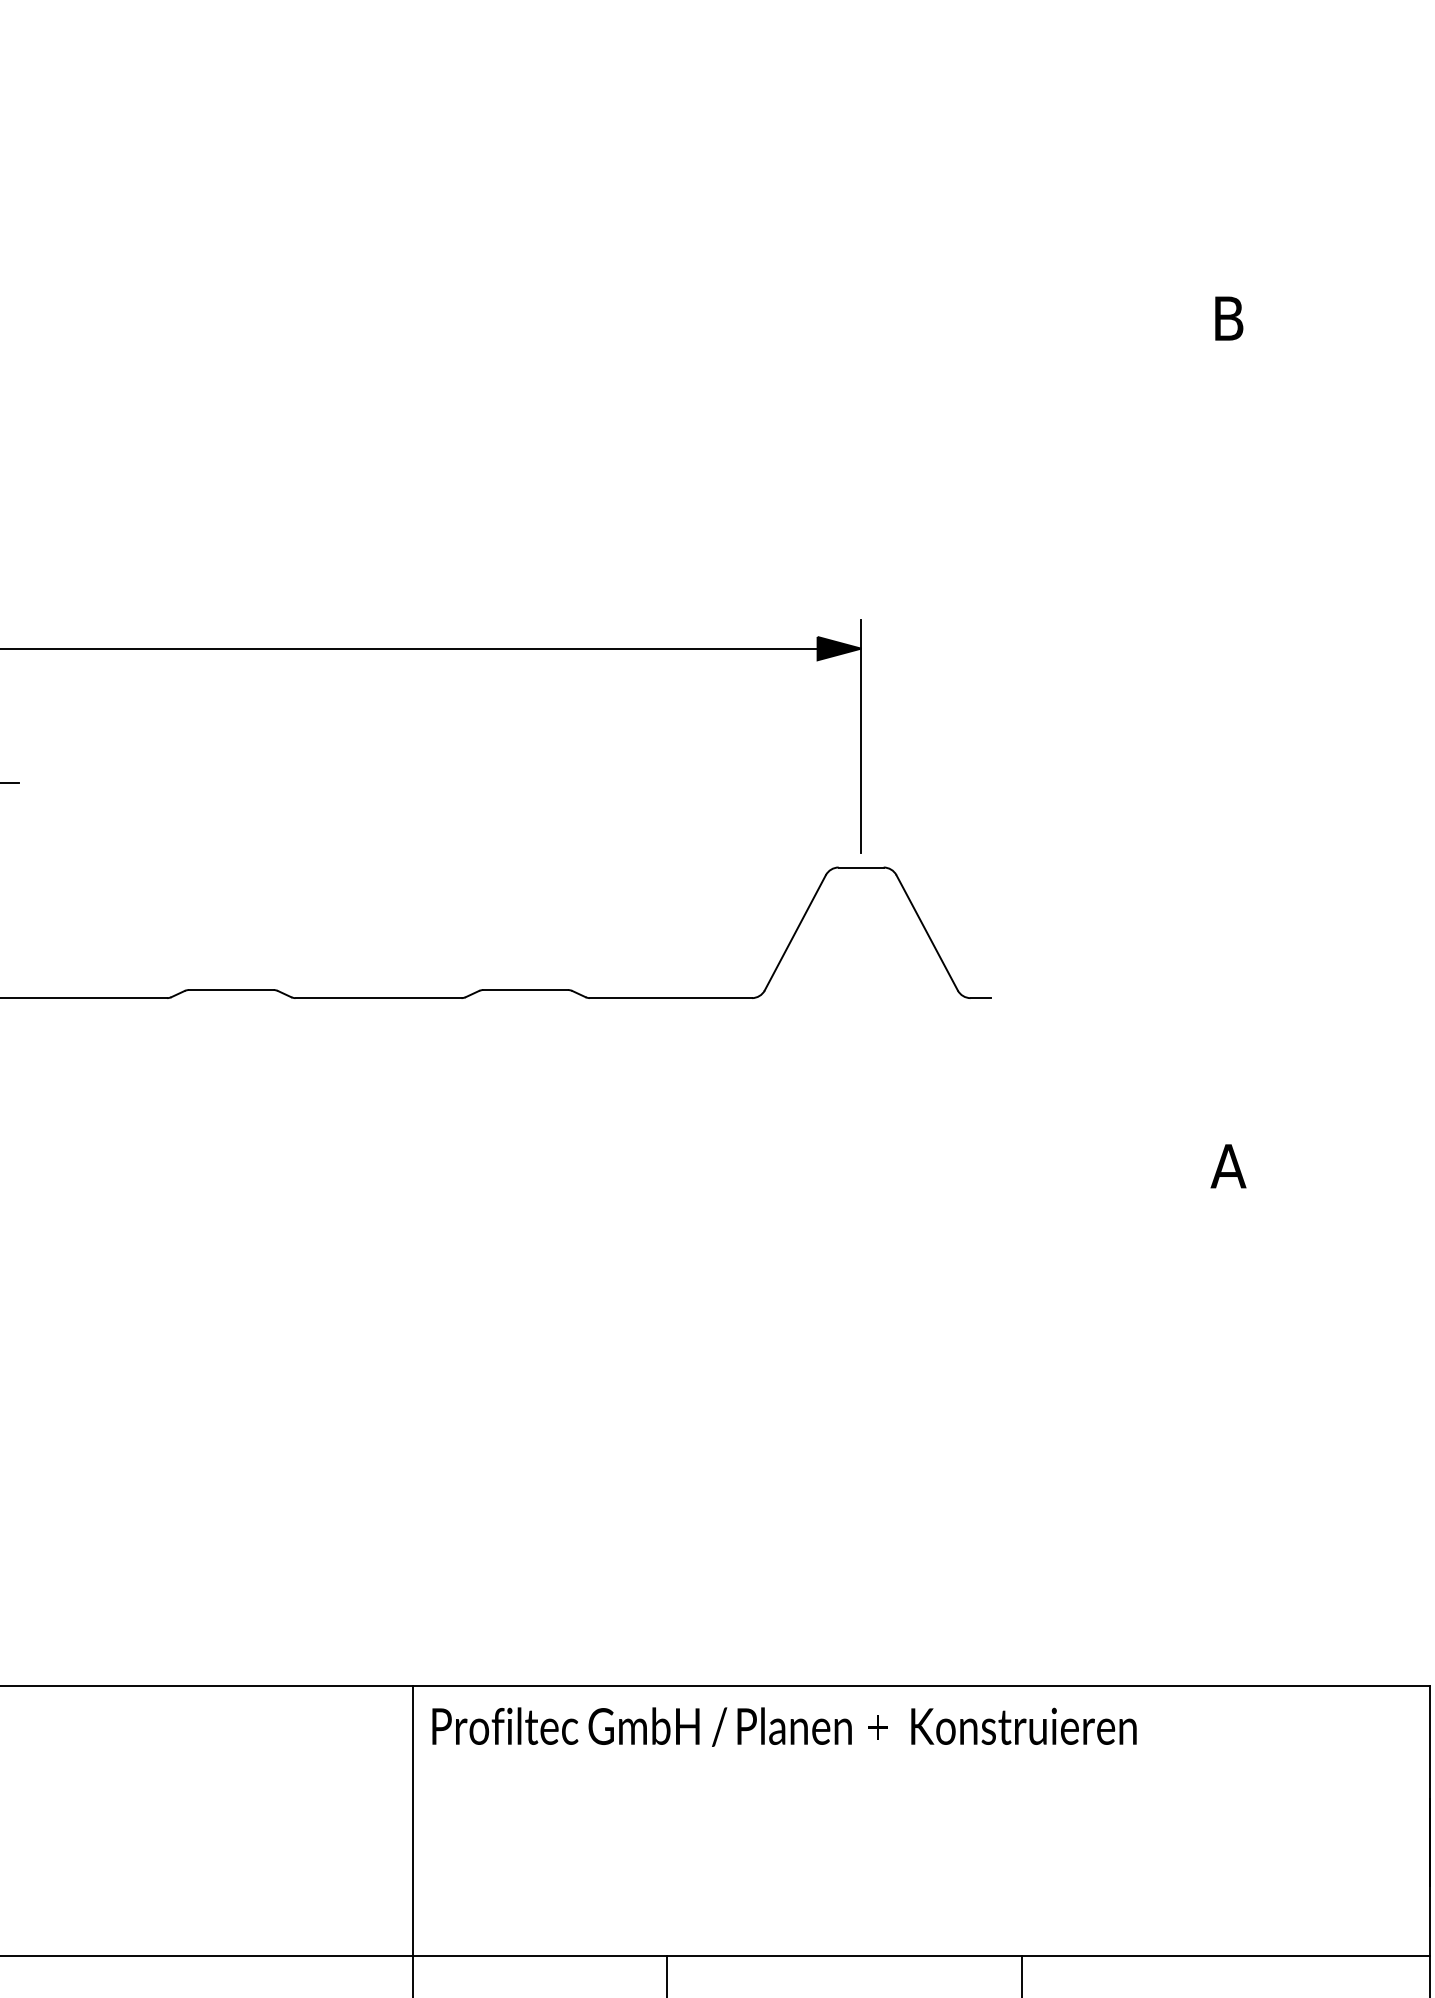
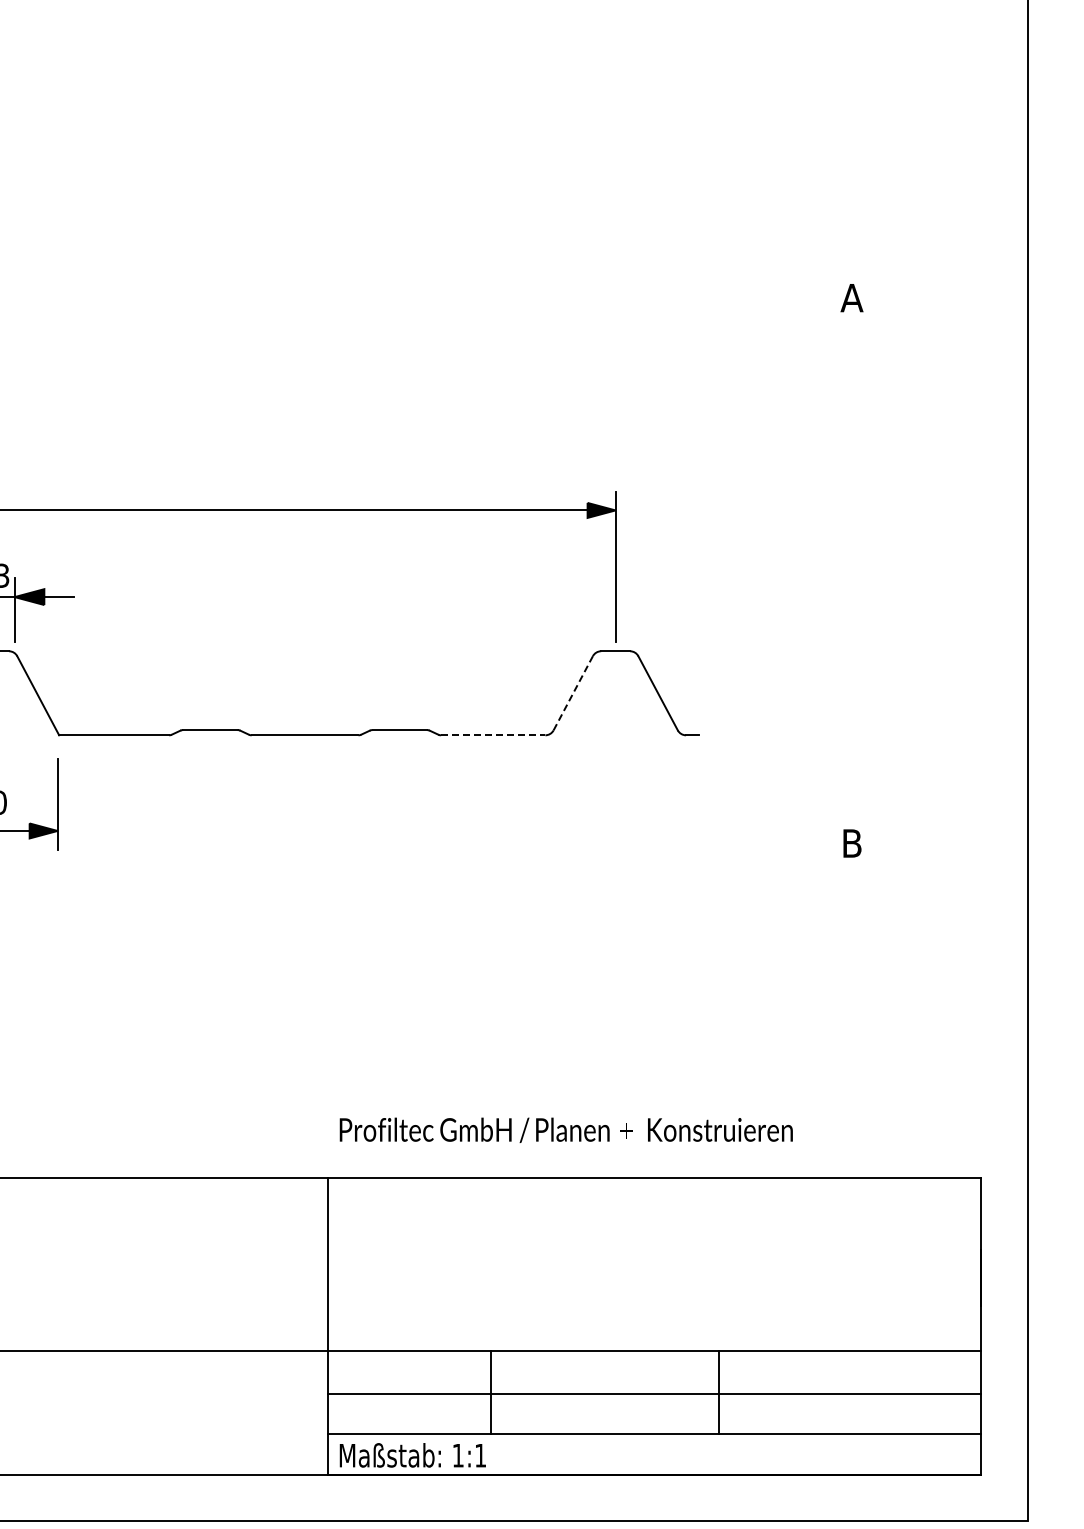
text: (1227, 319) -> (851, 298), B -> A
line: (795, 933) -> (573, 693), solid -> dashed
line: (671, 998) -> (493, 735), solid -> dashed
text: (1227, 1166) -> (851, 843), A -> B
text: (783, 1725) -> (565, 1129), moved

